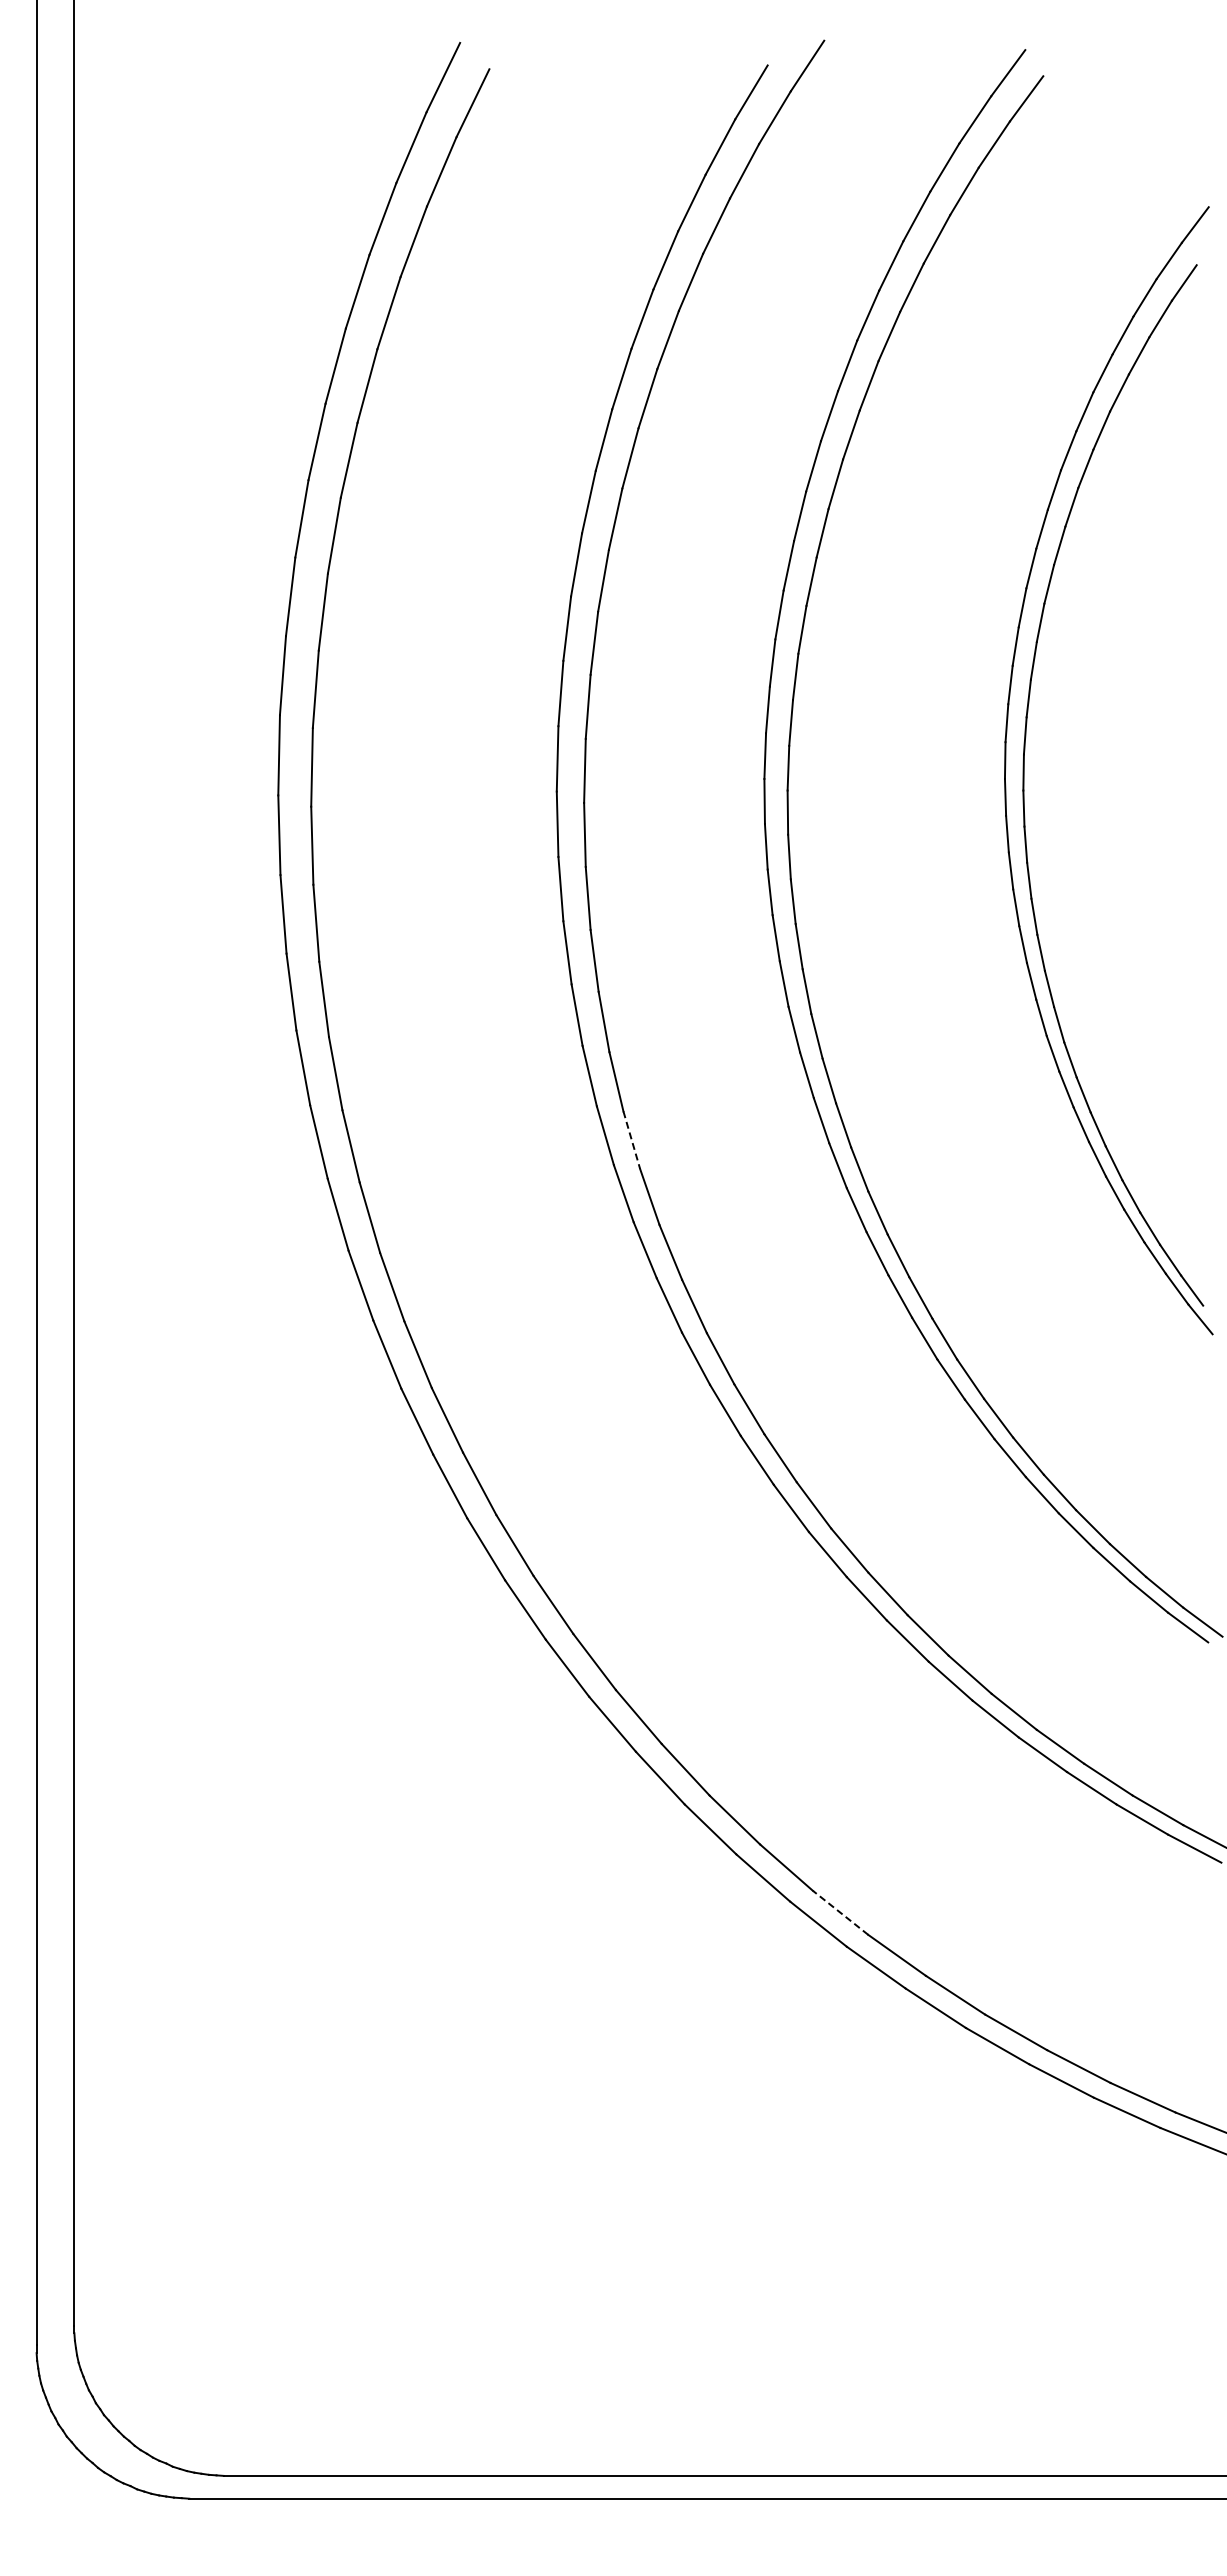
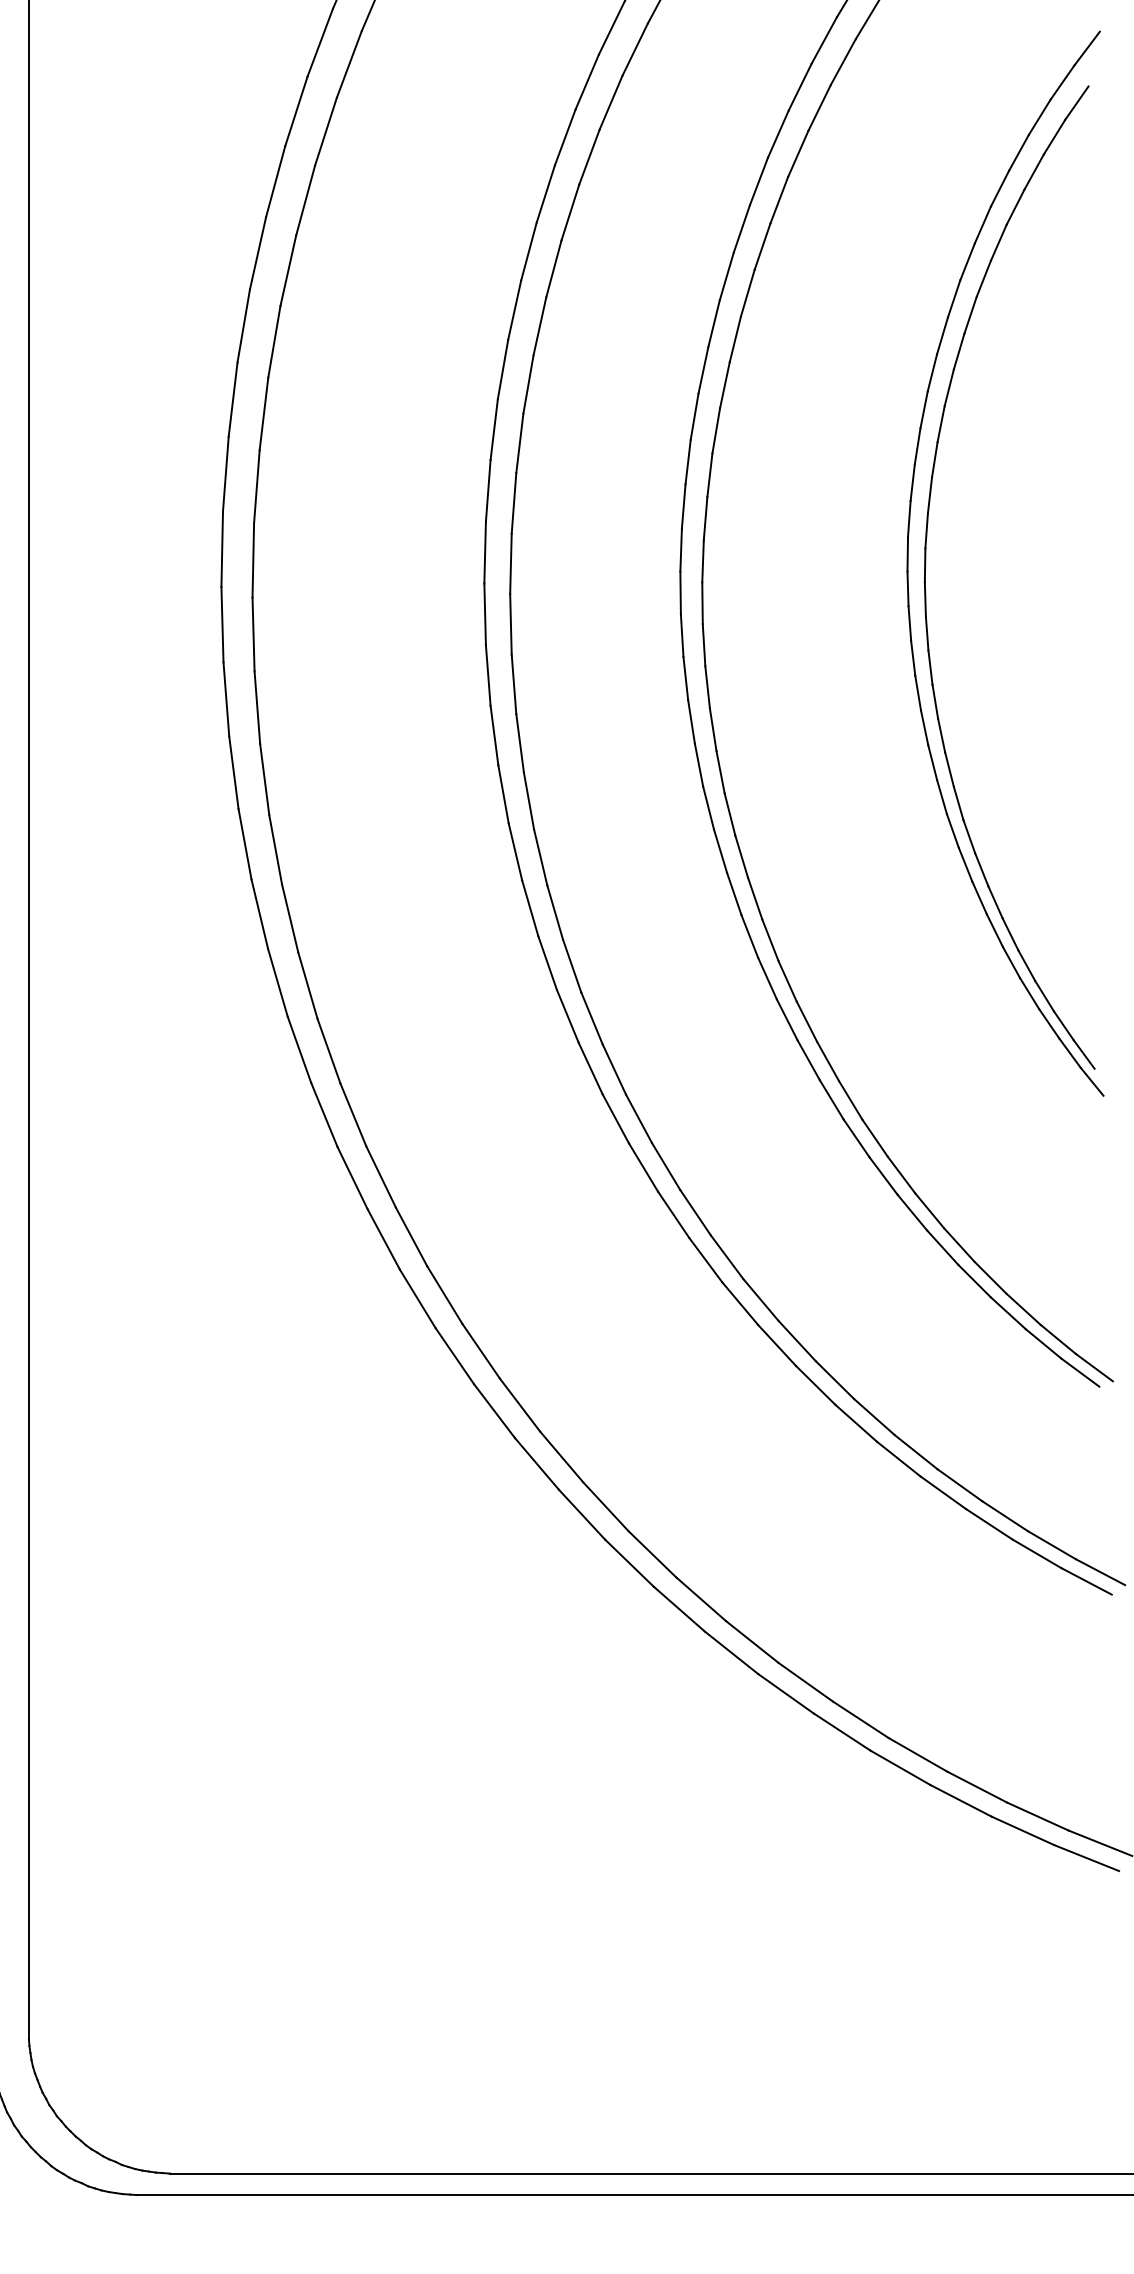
line: (631, 1140) -> (554, 912), dashed -> solid
line: (840, 1912) -> (752, 1641), dashed -> solid

